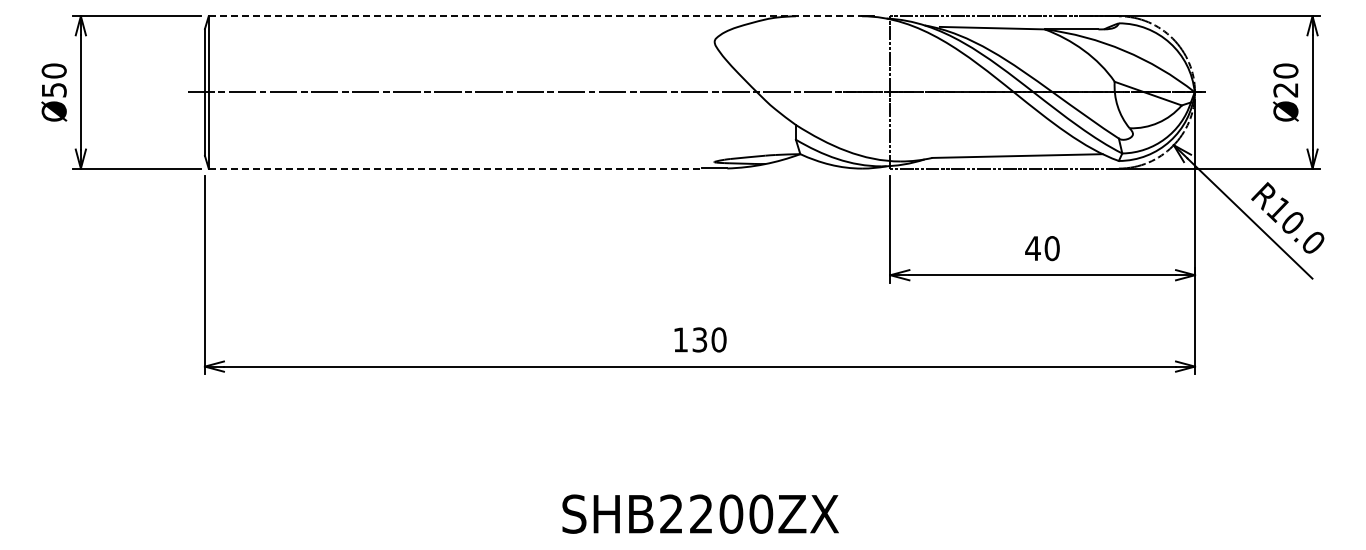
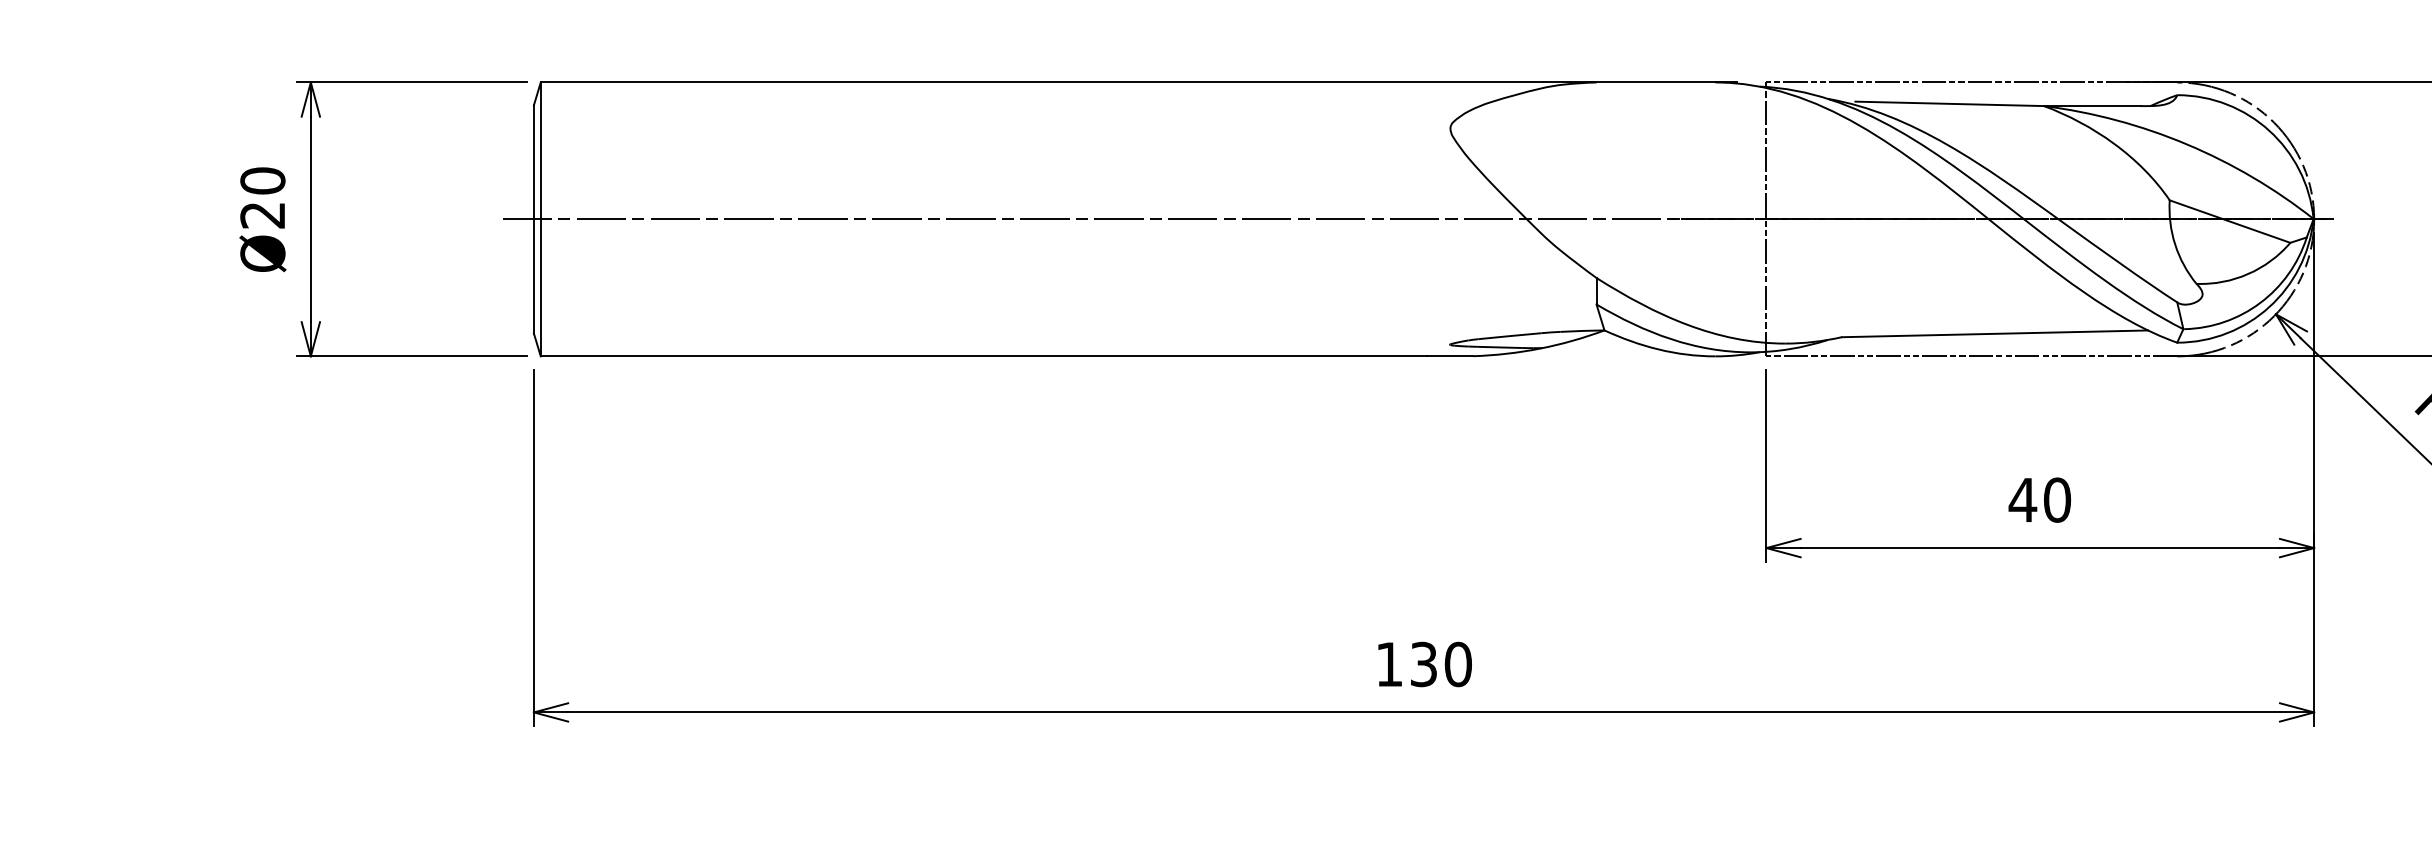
line: (535, 16) -> (1128, 82), dashed -> solid
text: (53, 90) -> (261, 215), Ø50 -> Ø20
line: (455, 168) -> (984, 356), dashed -> solid

